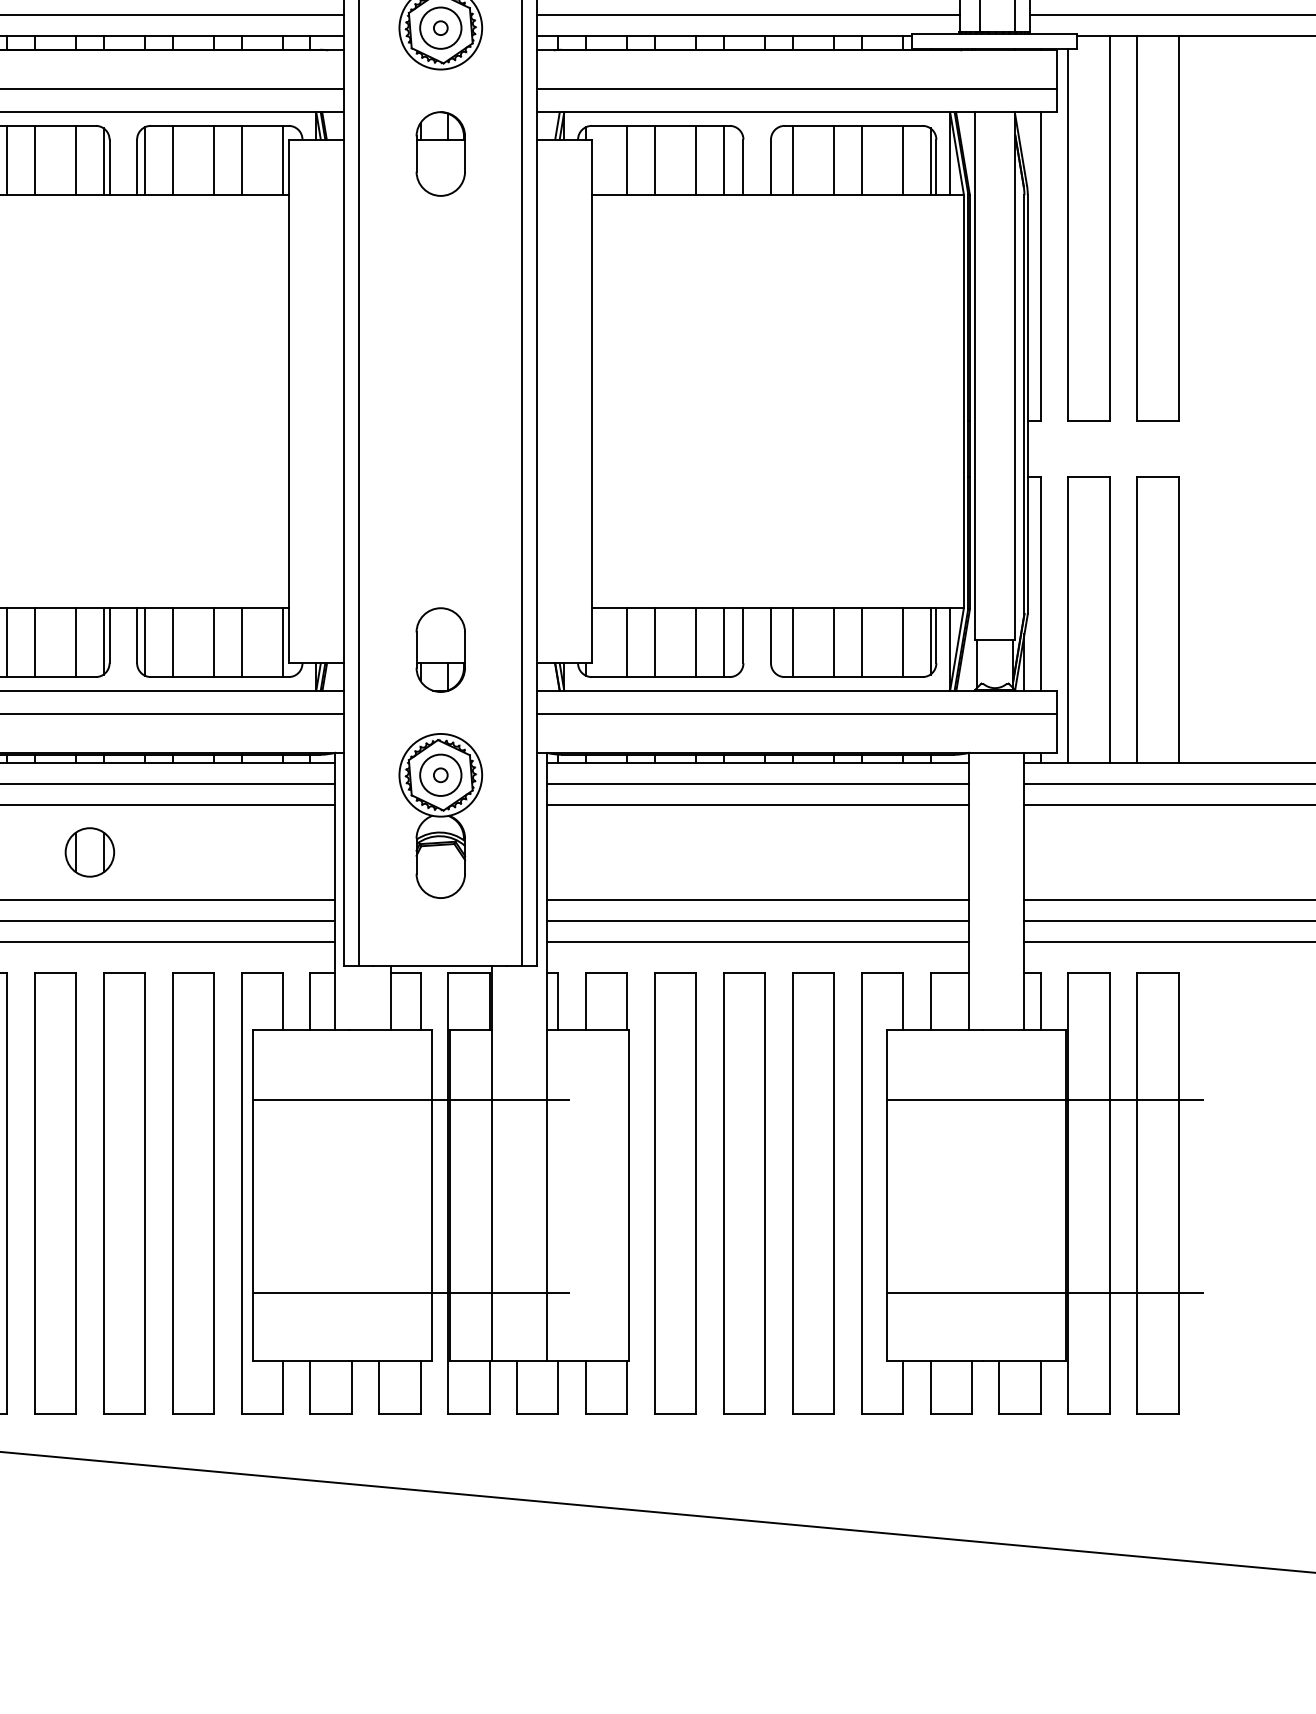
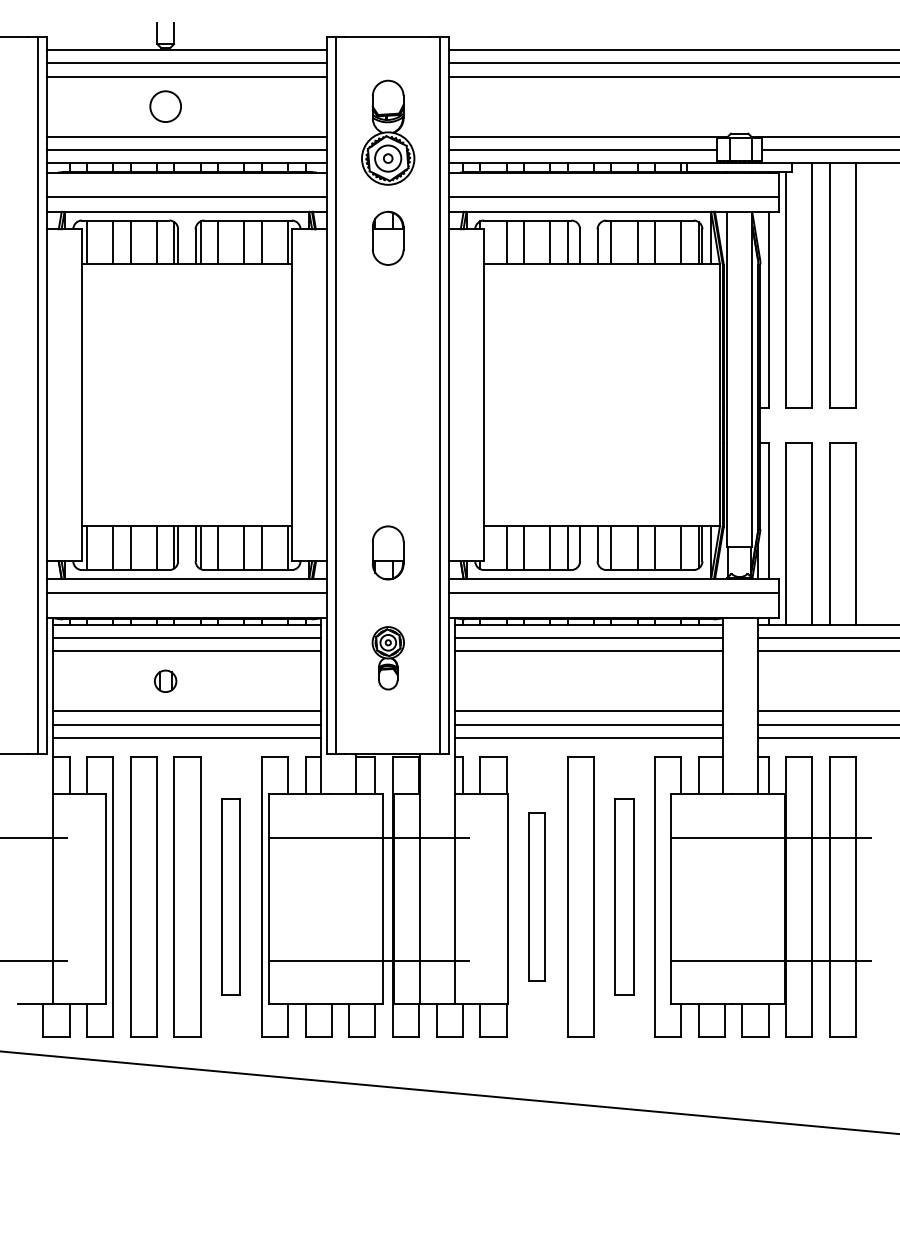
part: (441, 816) -> (388, 658), size x0.6
part: (89, 852) -> (165, 681), size x0.7
part: (192, 1191) -> (230, 896), size x0.7
part: (674, 1191) -> (536, 896), size x0.6
part: (813, 1191) -> (624, 896), size x0.7

